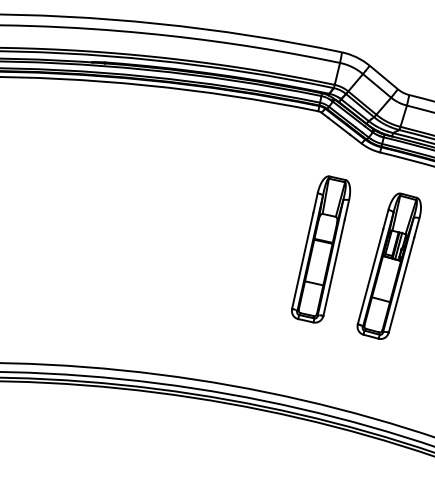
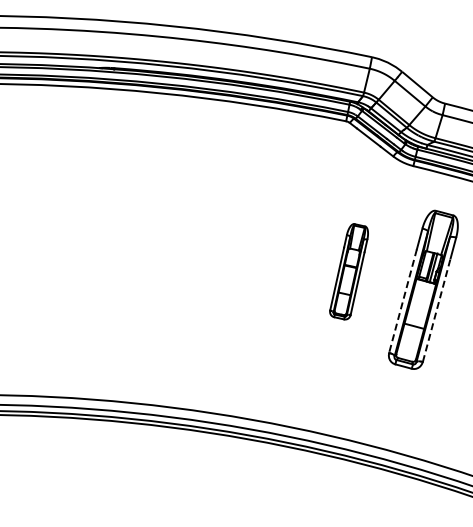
part: (320, 249) -> (348, 271), size x0.6
line: (371, 276) -> (403, 301), solid -> dashed
line: (401, 285) -> (436, 310), solid -> dashed

